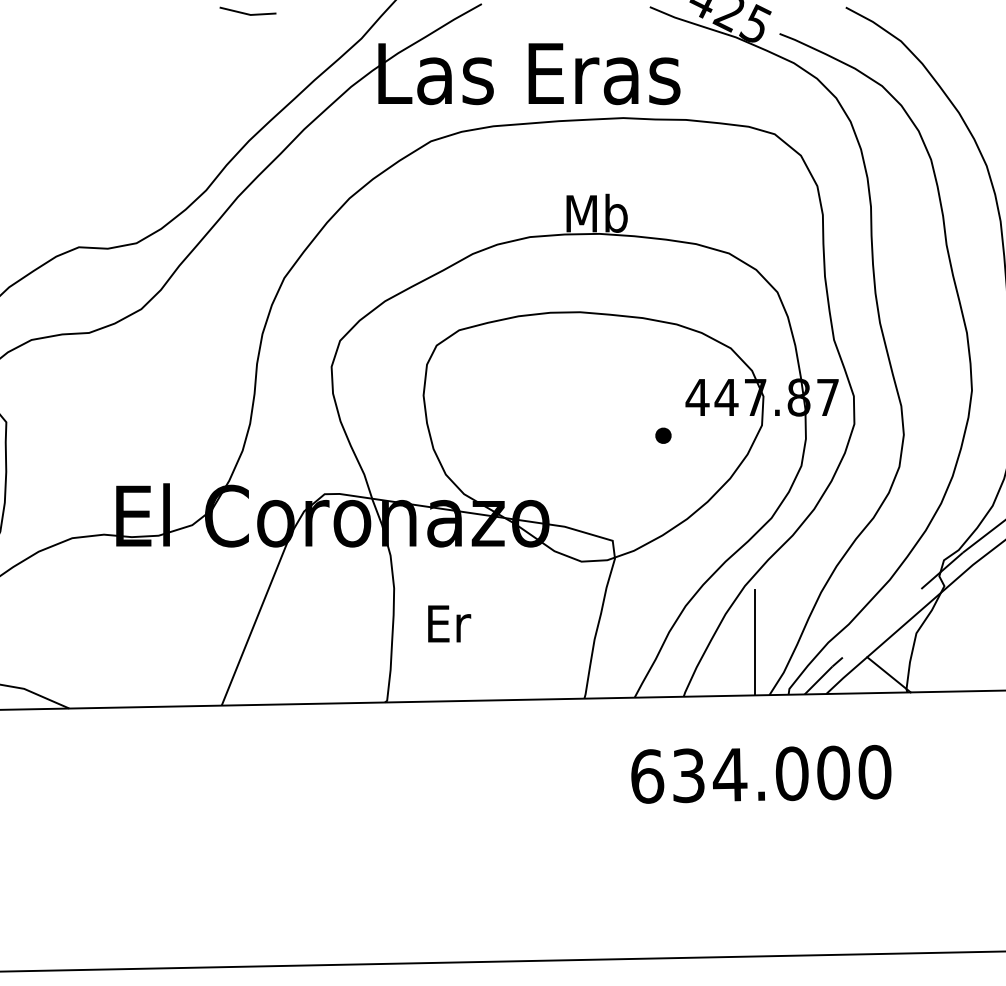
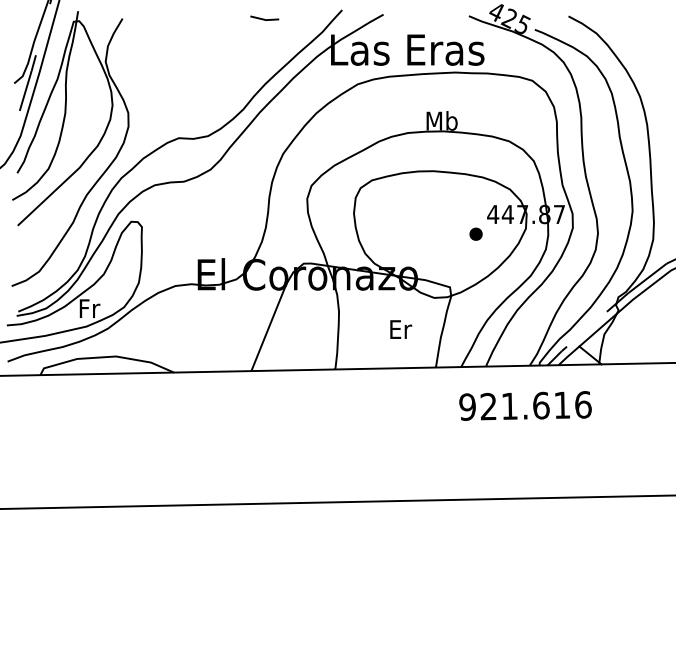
part: (662, 434) -> (475, 233), size x1.6
text: (450, 623) -> (401, 329), moved
line: (755, 641) -> (522, 338), removed
text: (761, 773) -> (525, 405), 634.000 -> 921.616

